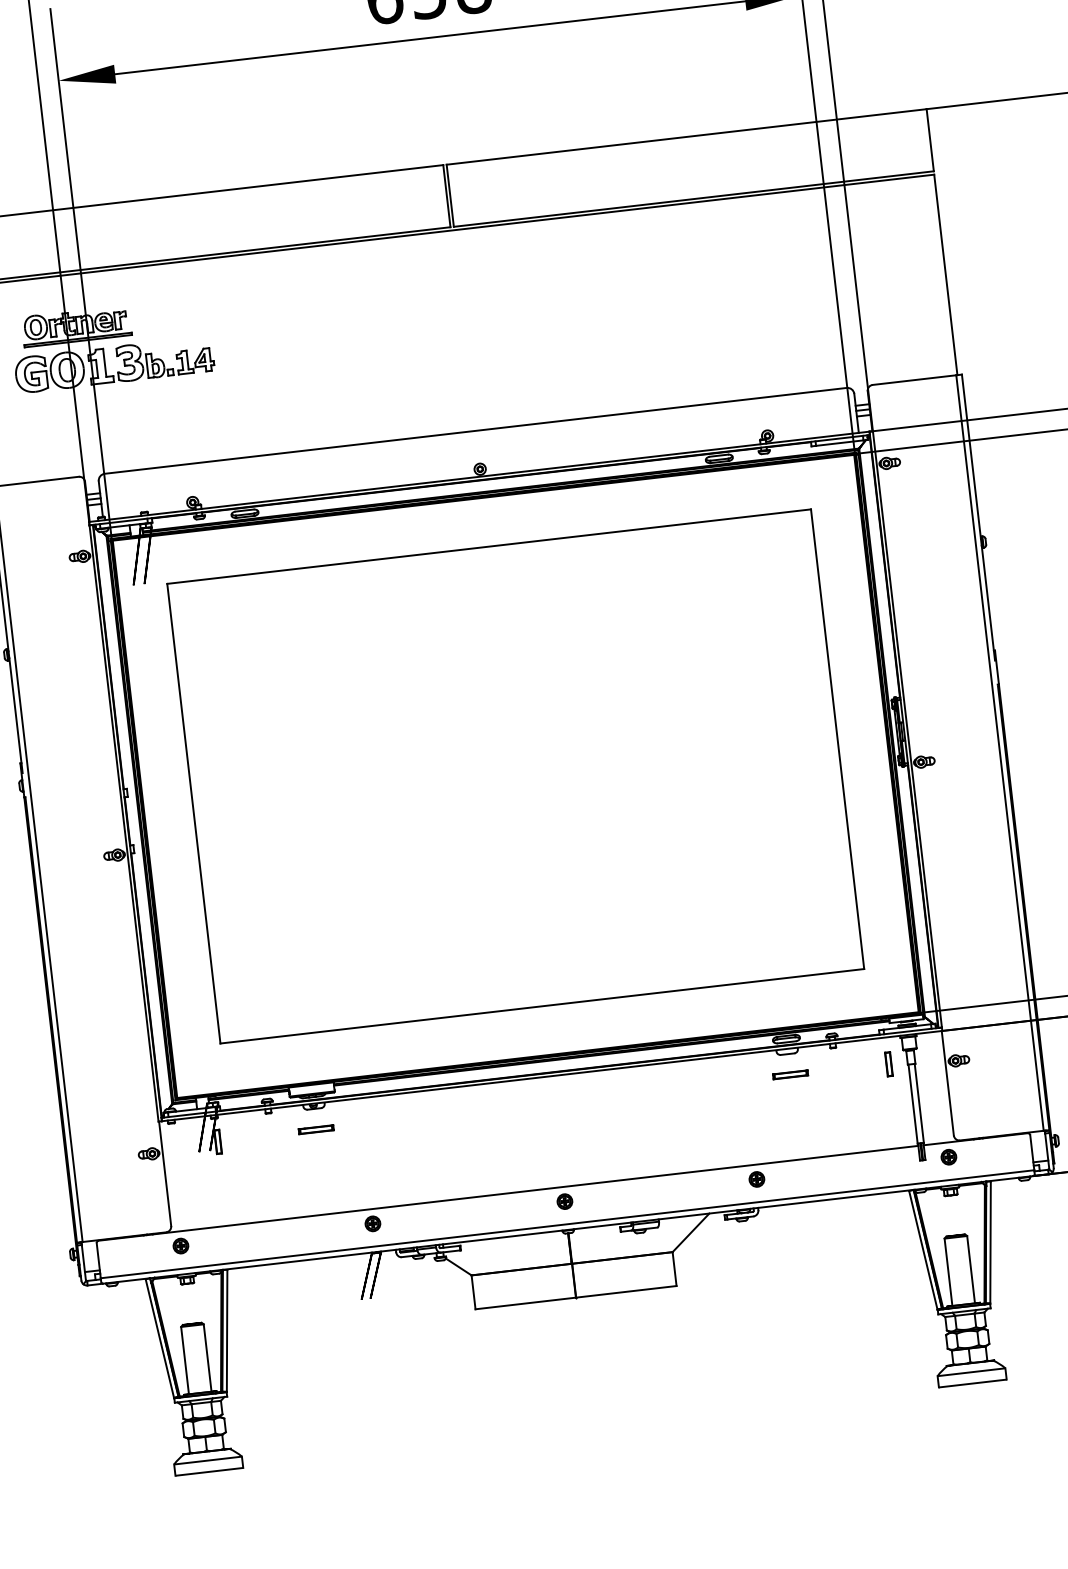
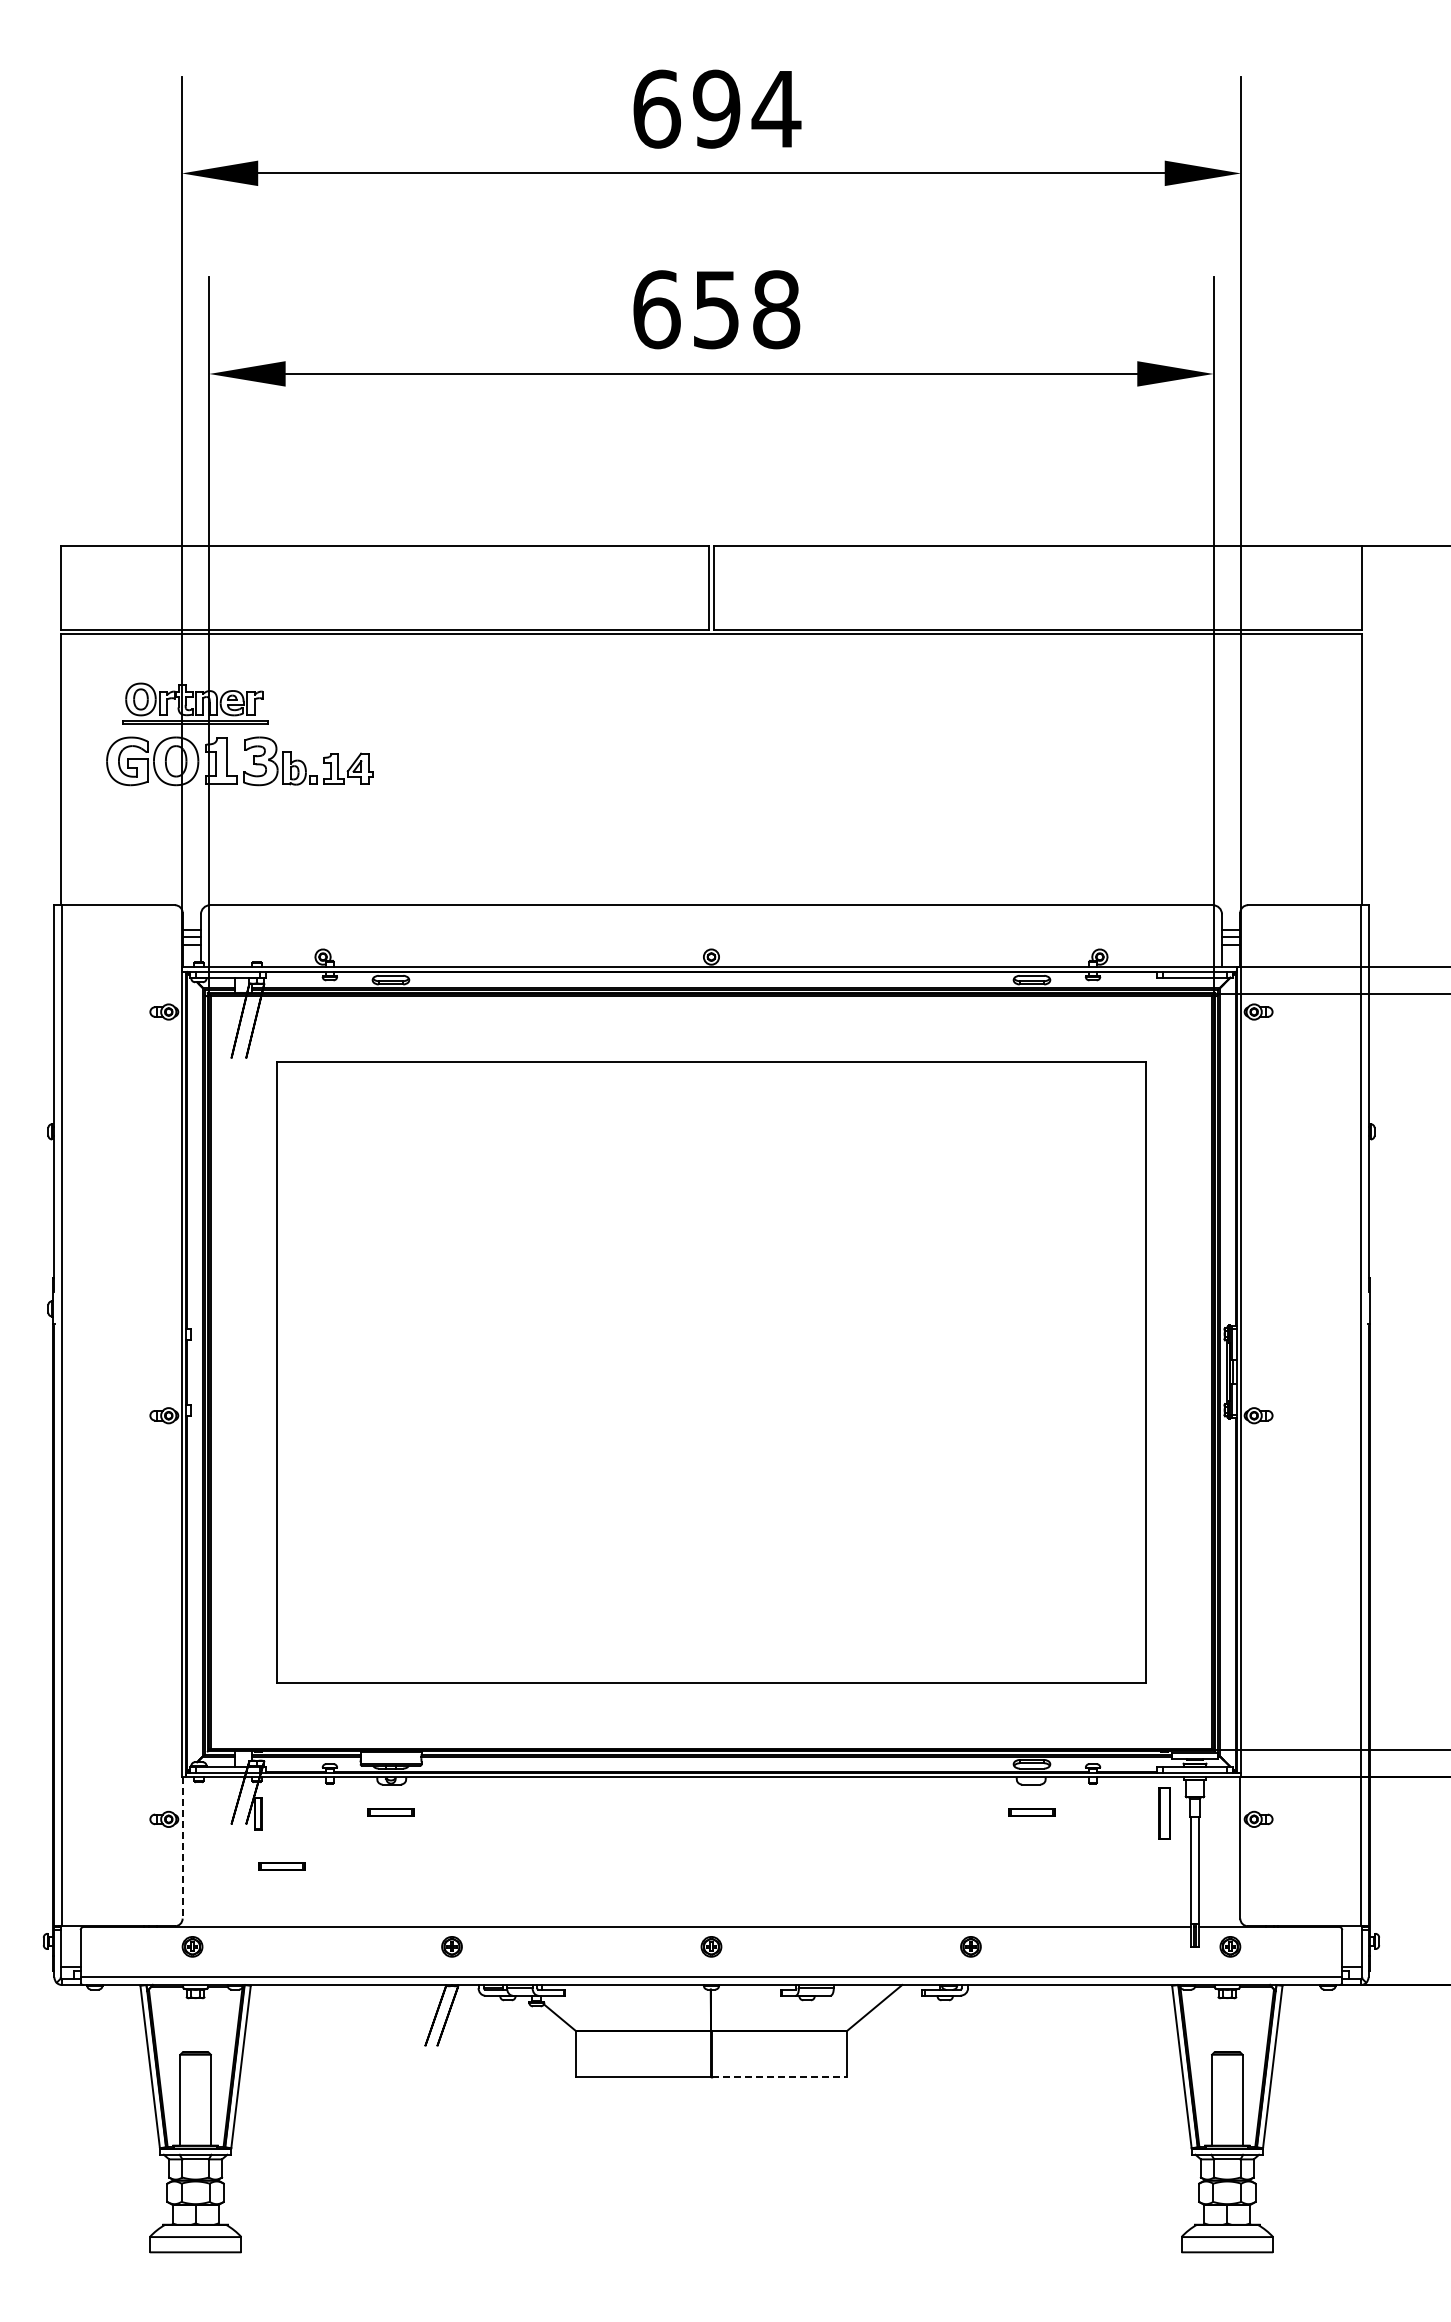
part: (888, 1064) -> (1164, 1813), size x1.6
line: (165, 1174) -> (182, 1848), solid -> dashed
part: (239, 1179) -> (281, 1866), added
line: (626, 1291) -> (779, 2076), solid -> dashed

